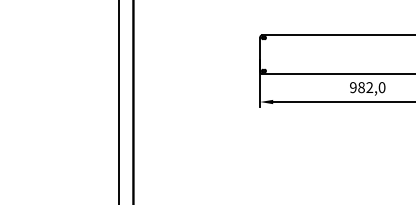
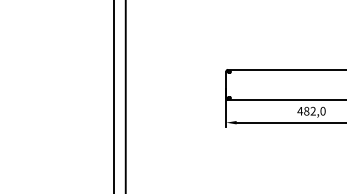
text: (353, 86) -> (300, 110), 982,0 -> 482,0

